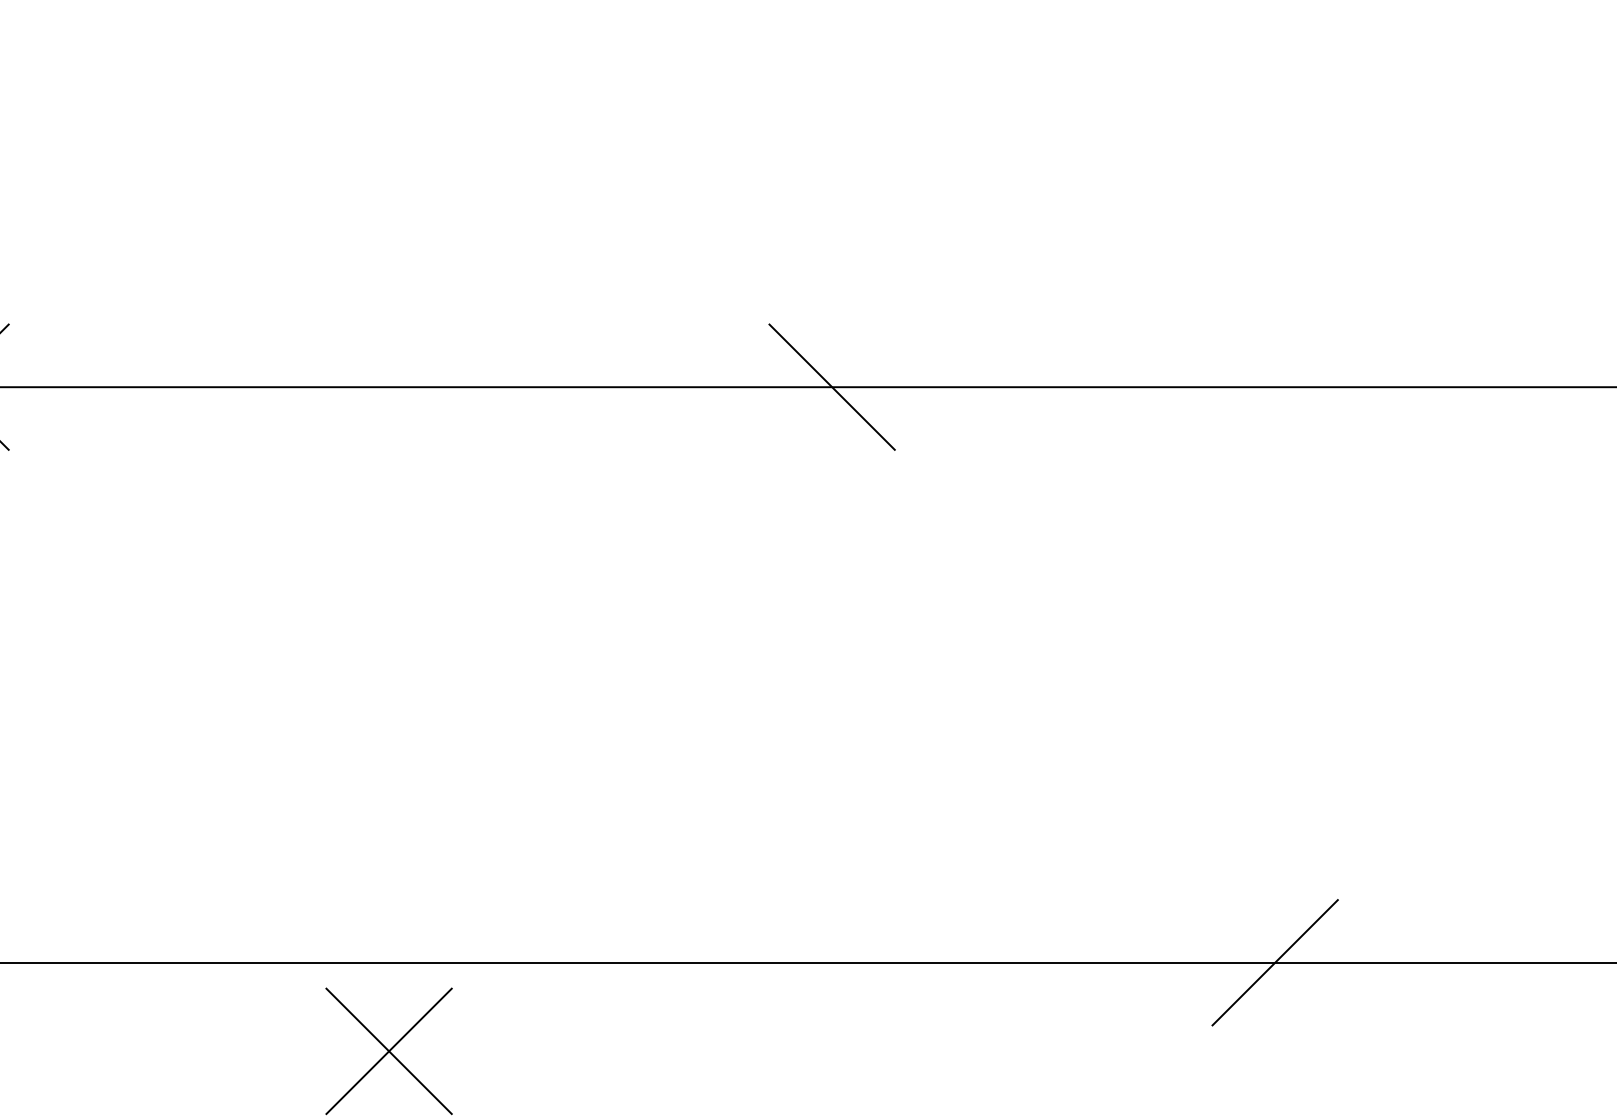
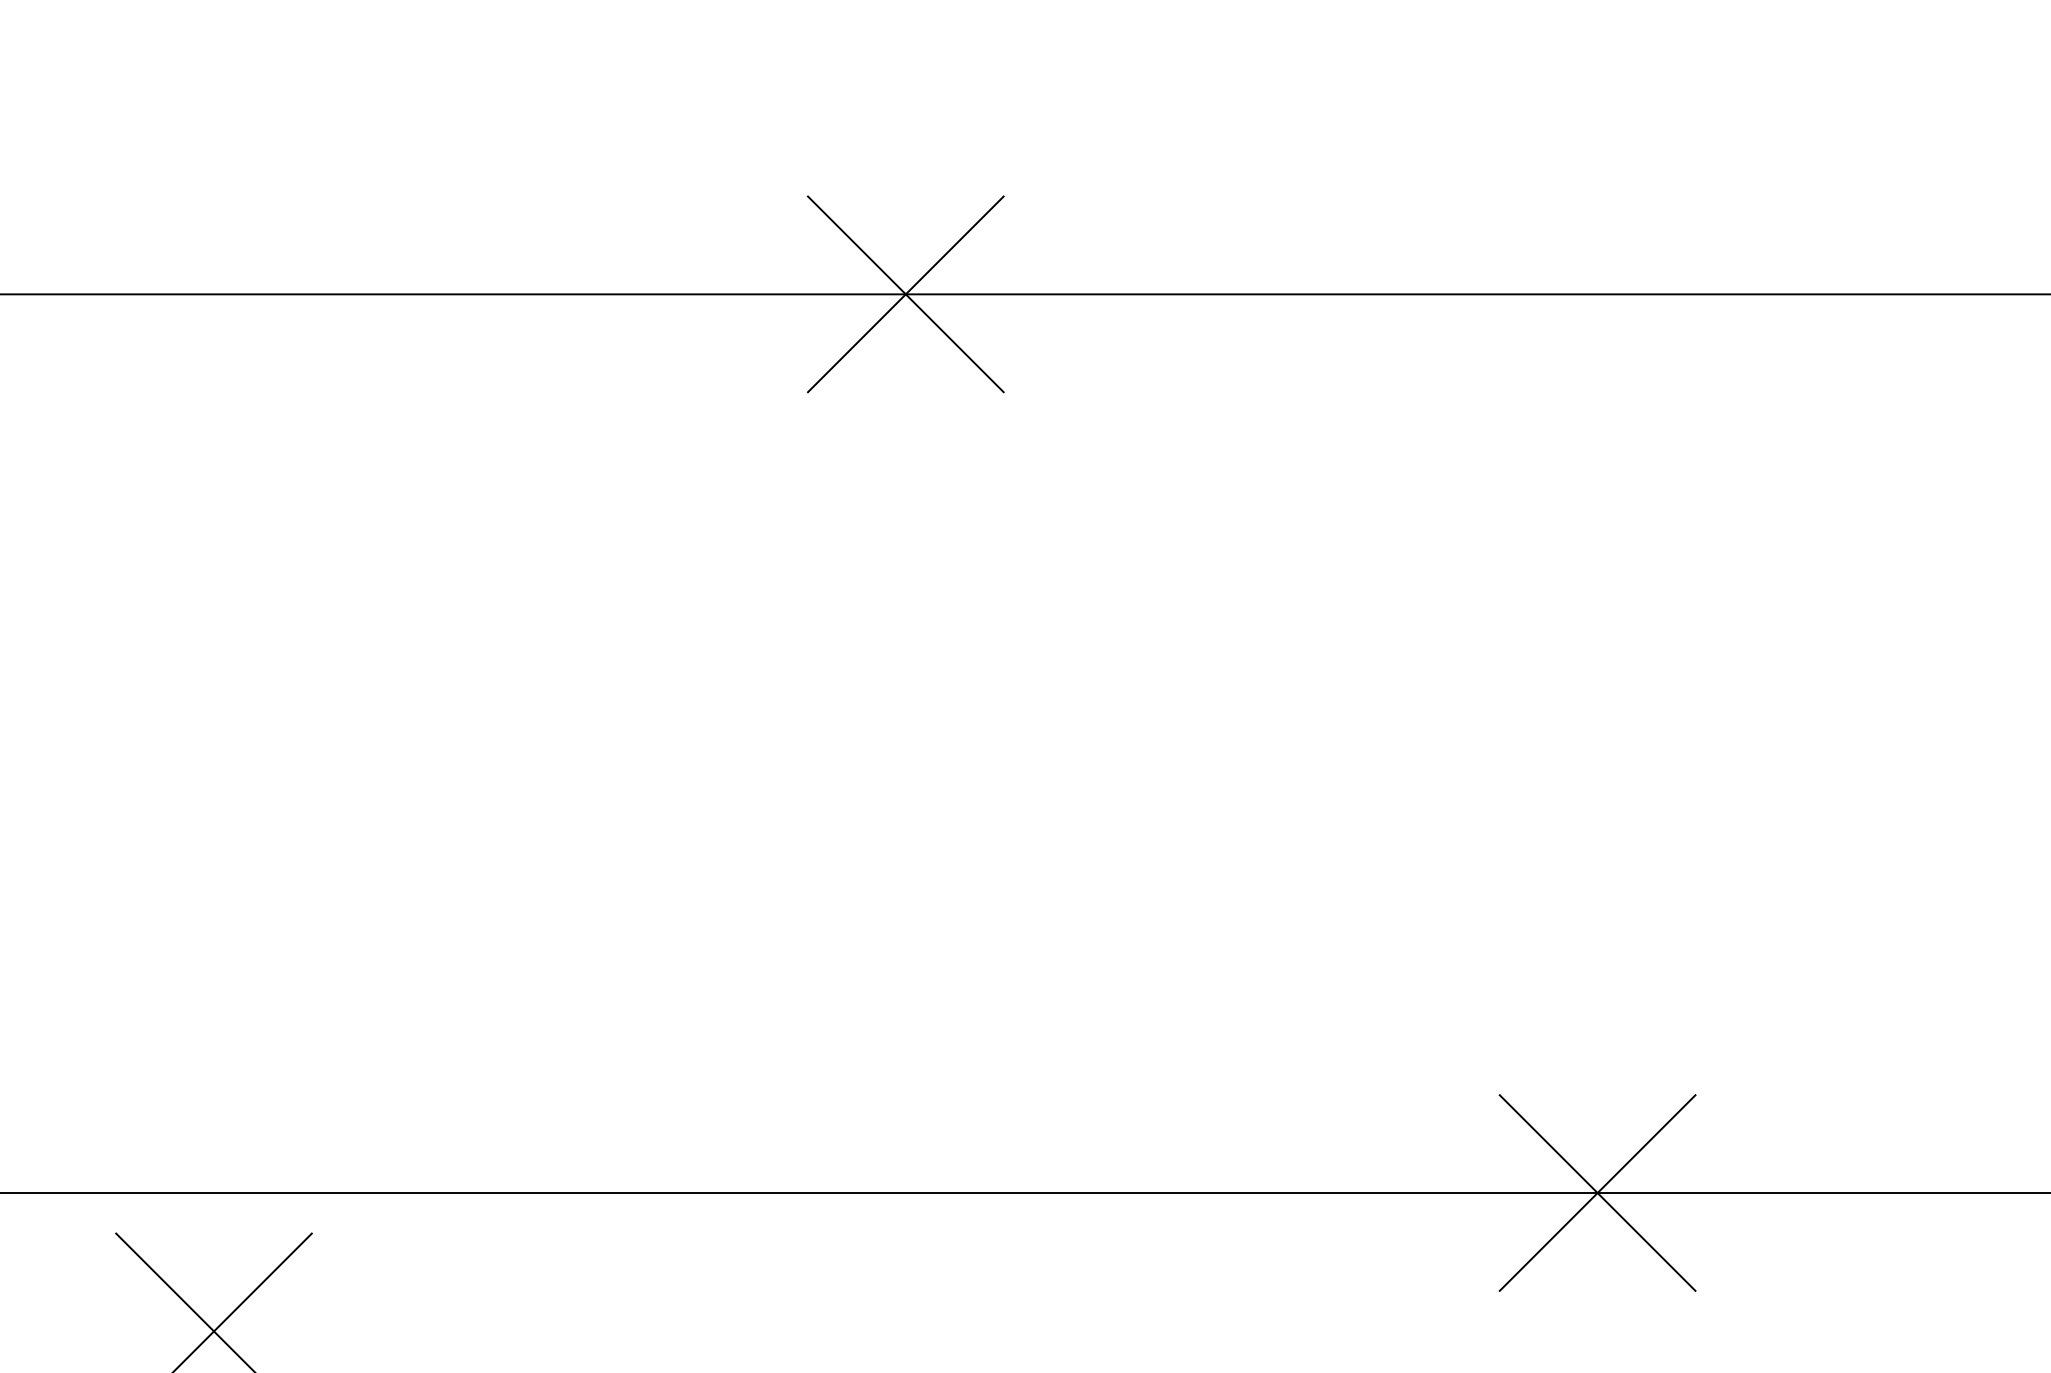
line: (831, 386) -> (904, 293), added
line: (1274, 962) -> (1596, 1192), added

